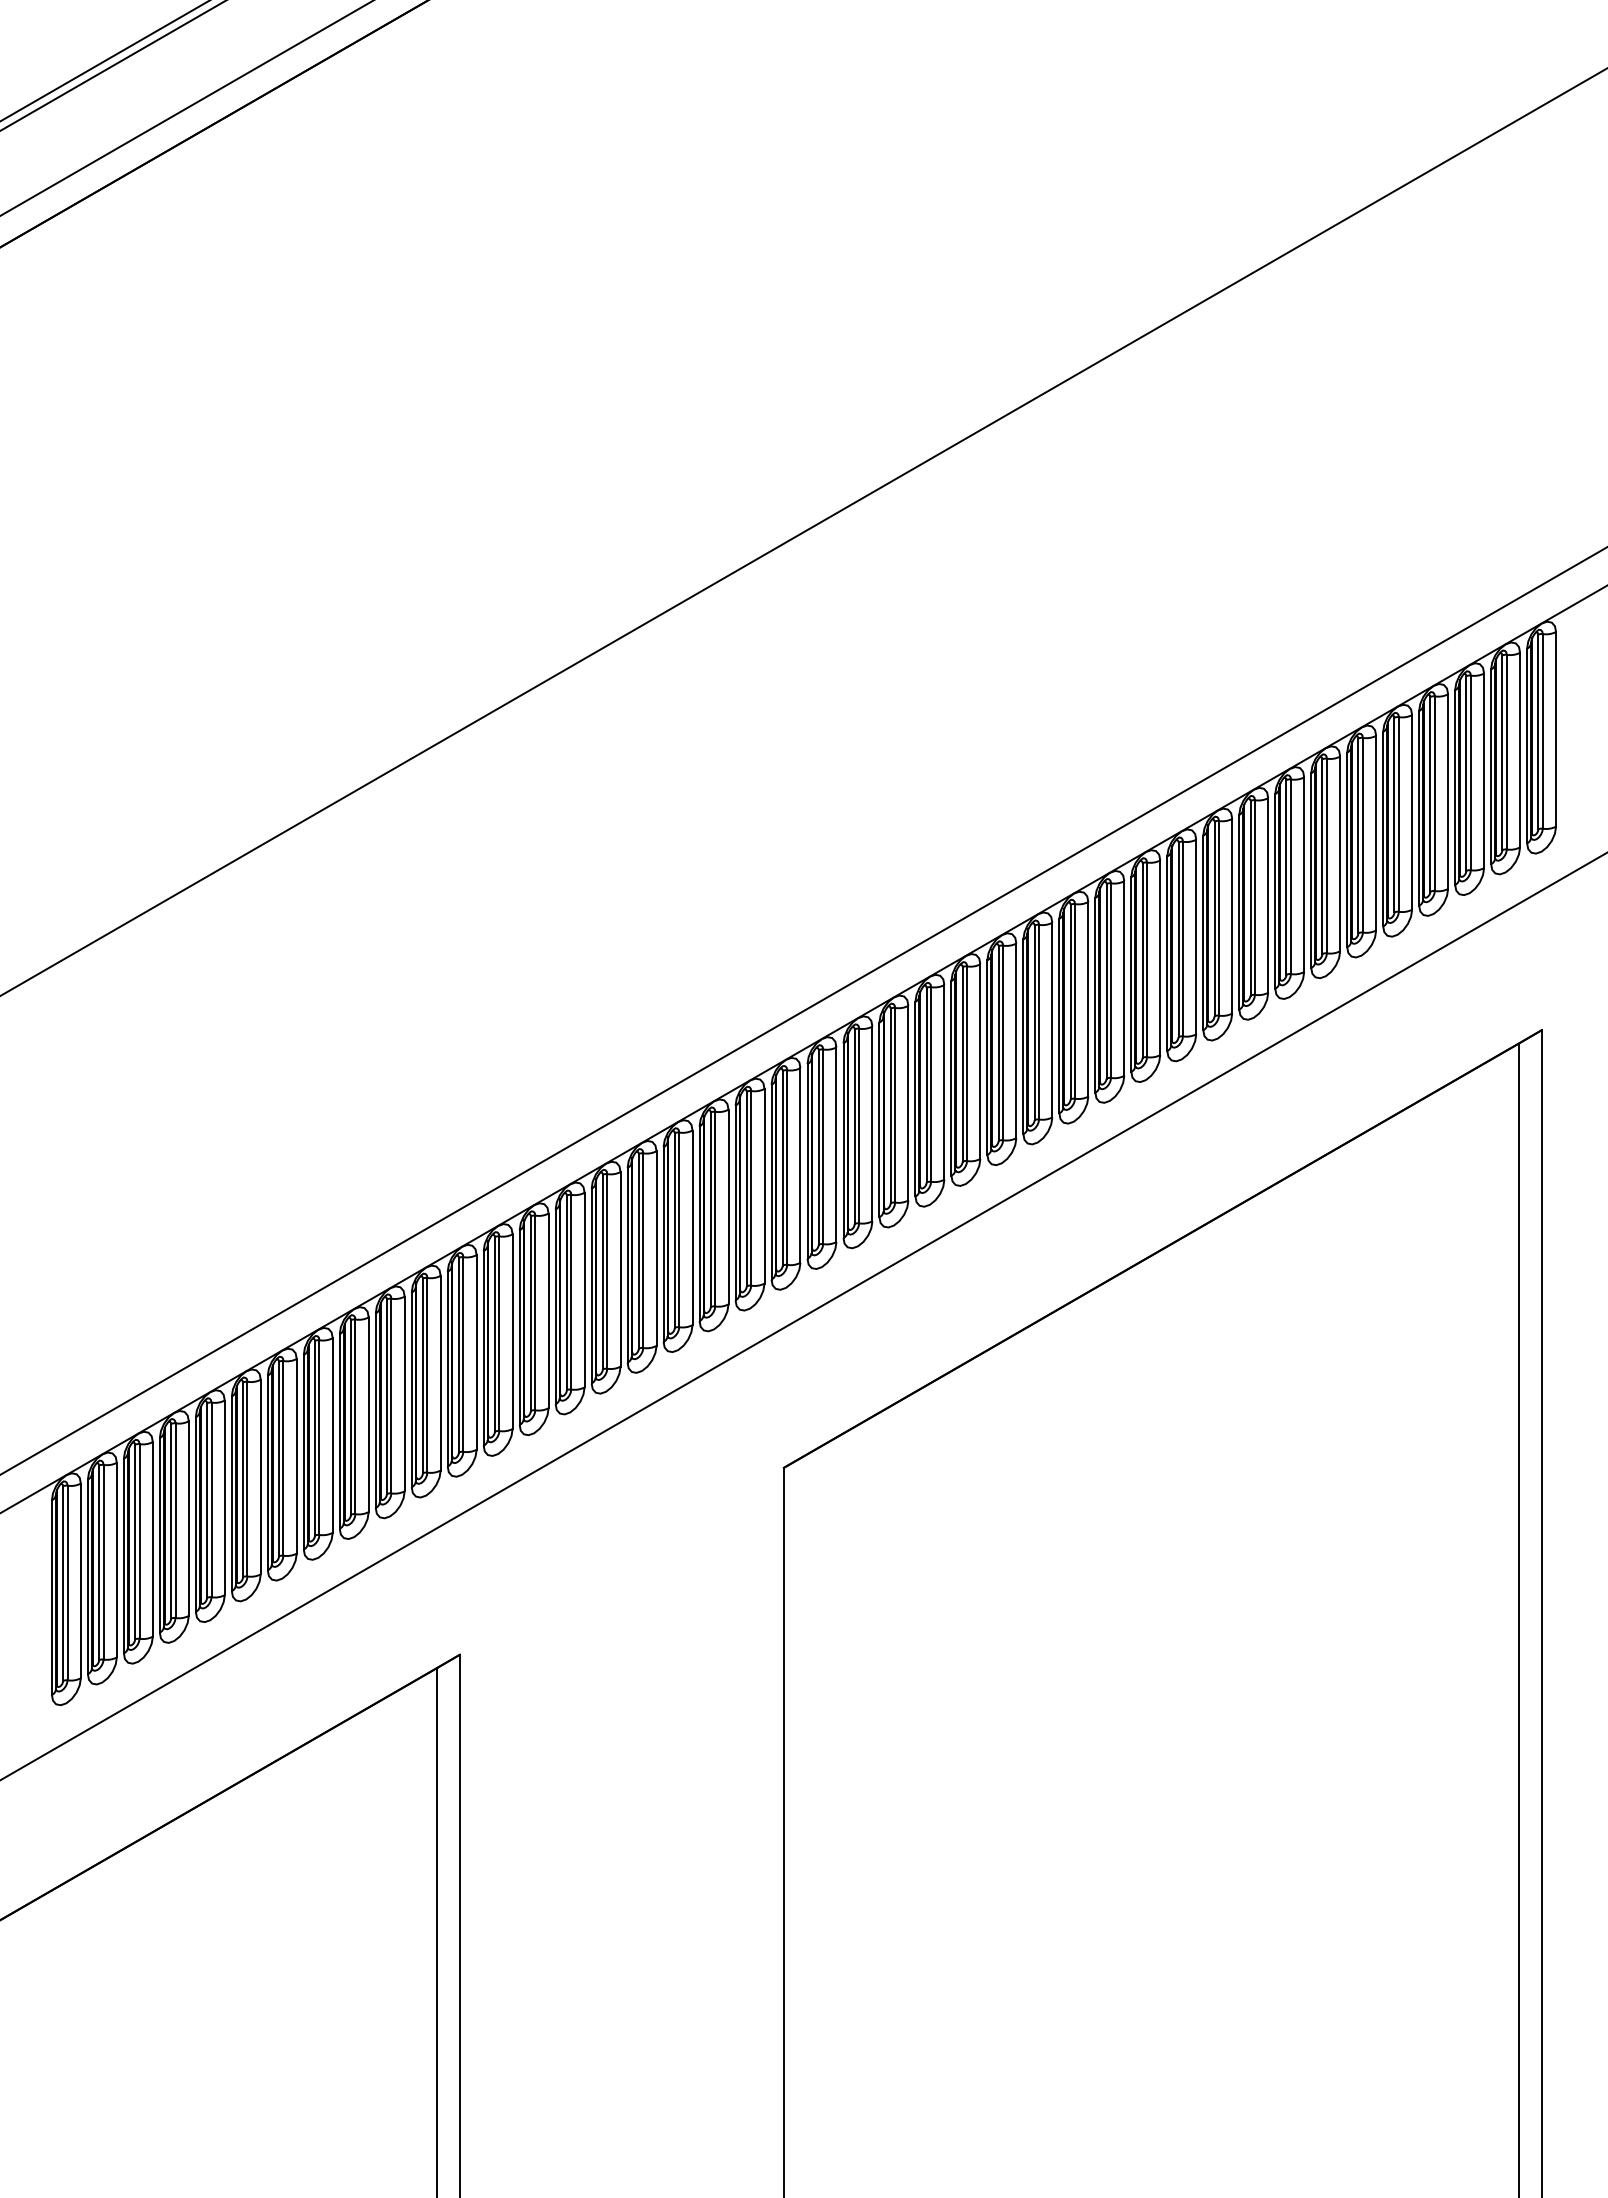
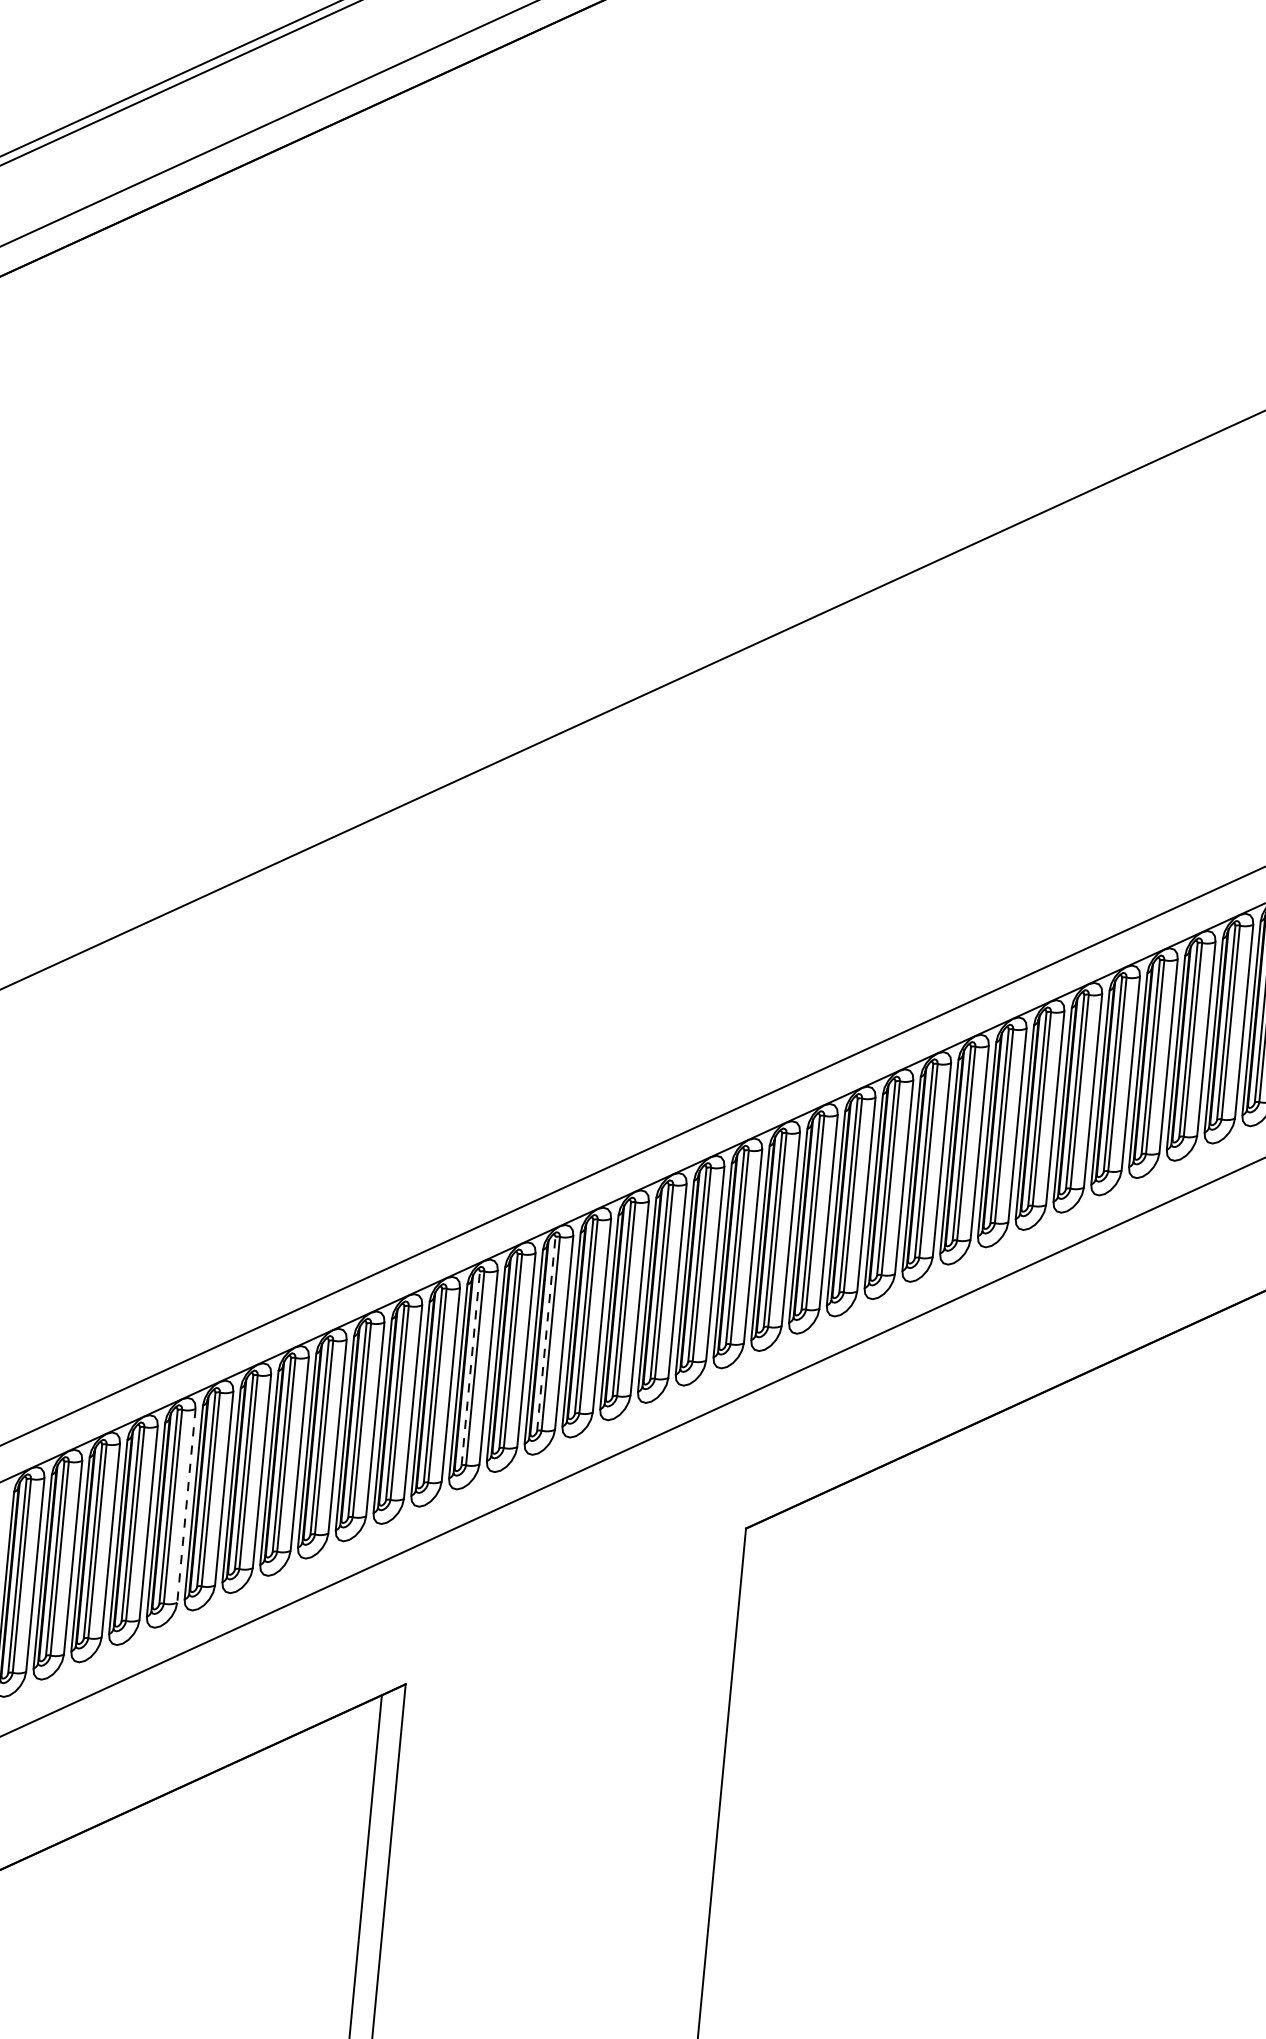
line: (566, 1292) -> (545, 1333), solid -> dashed
line: (494, 1333) -> (470, 1367), solid -> dashed
line: (224, 1498) -> (186, 1506), solid -> dashed

